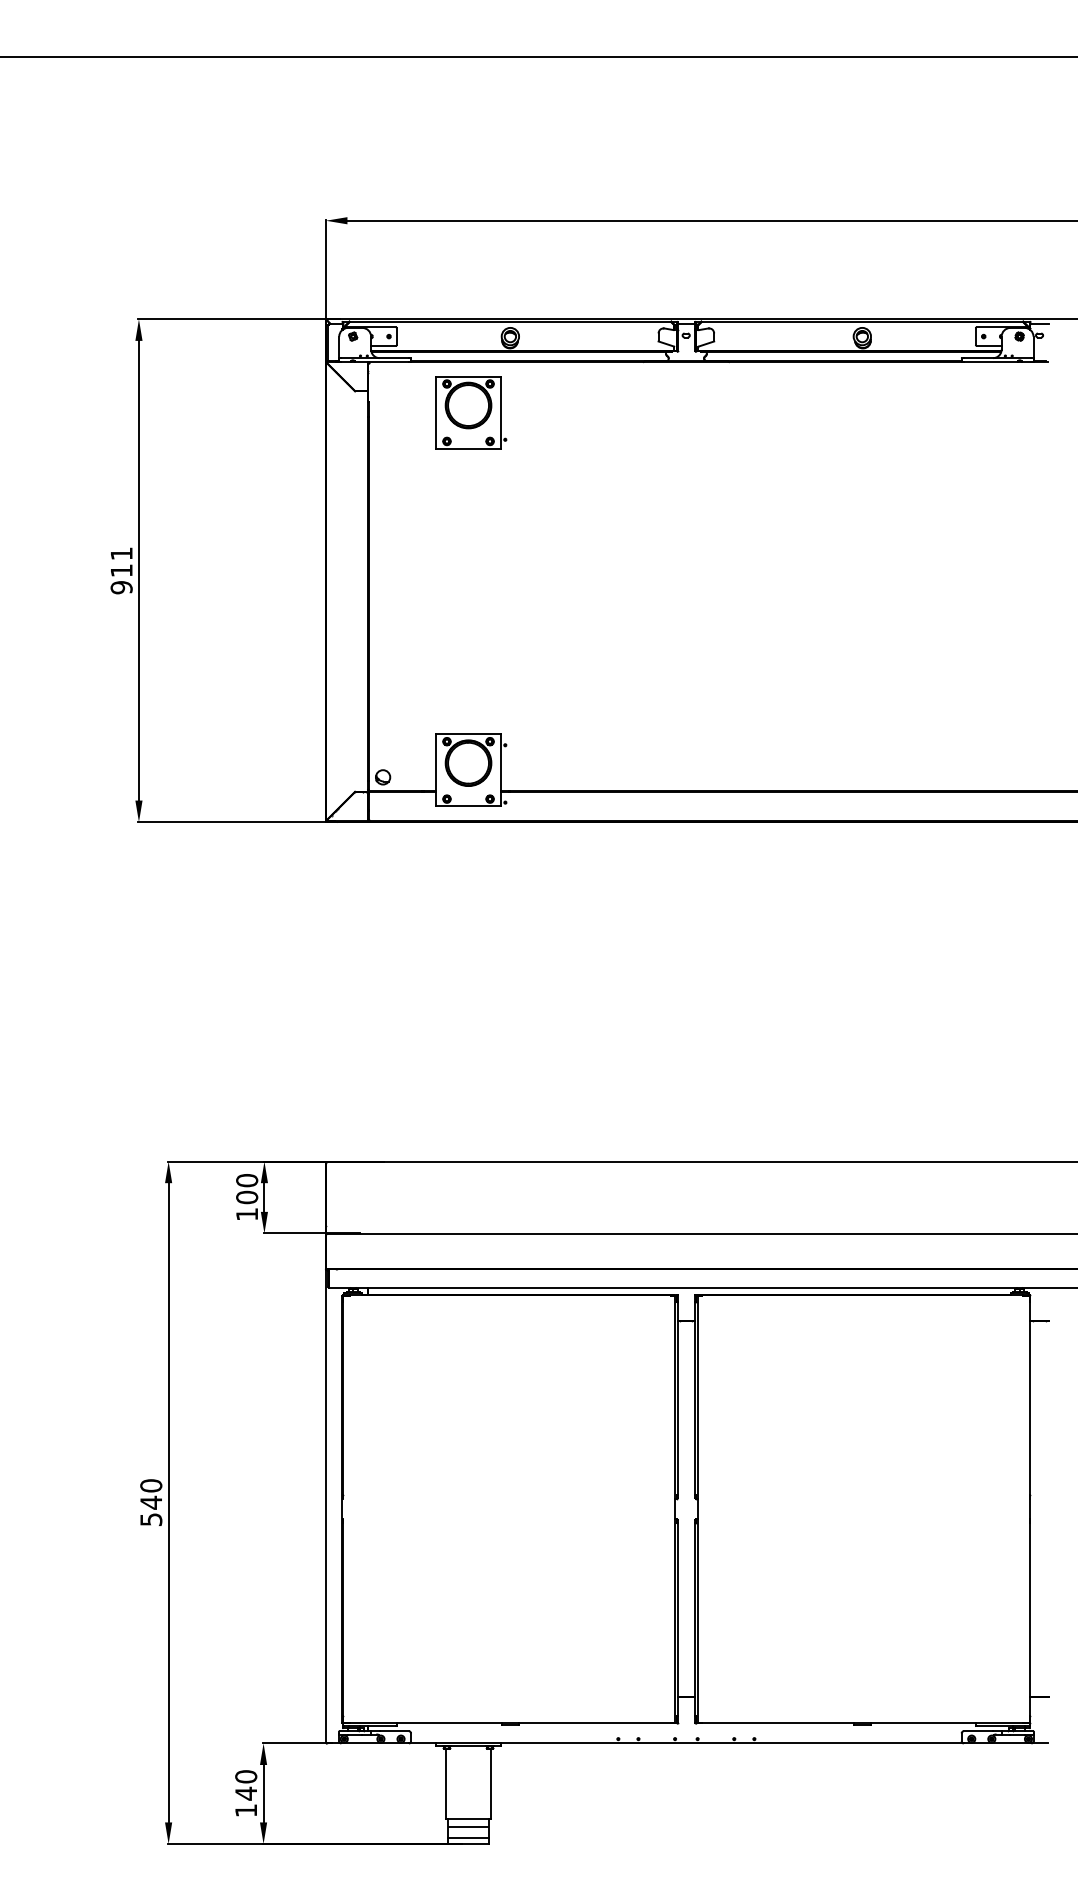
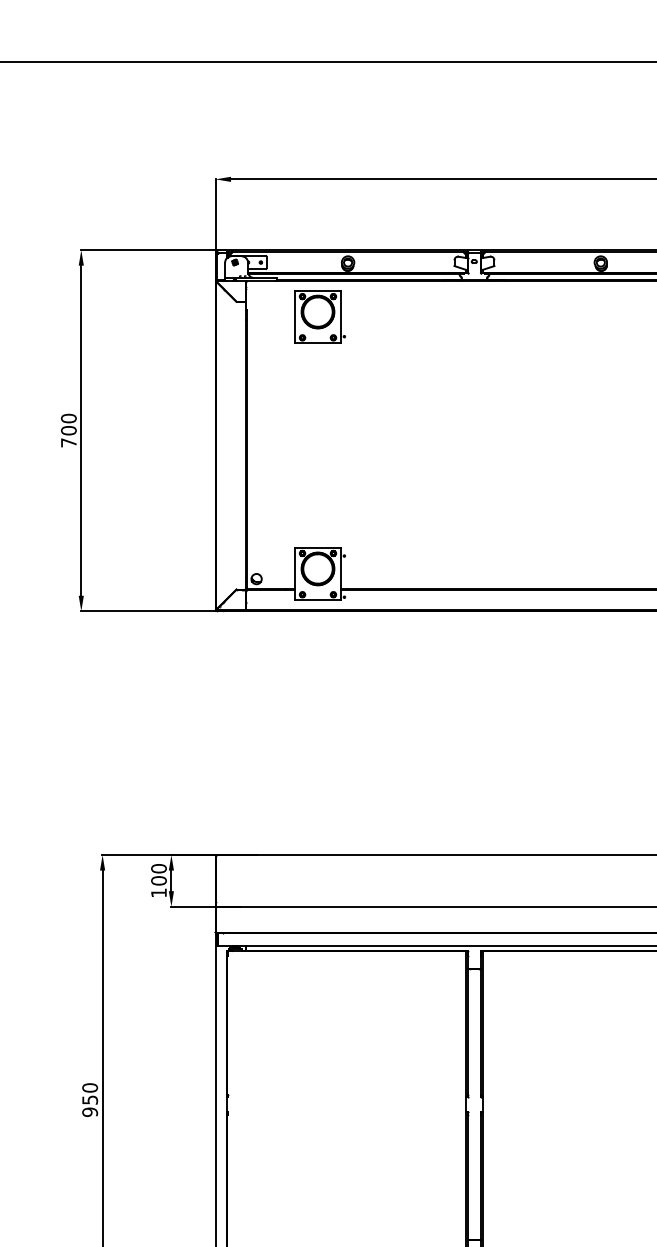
text: (121, 570) -> (68, 430), 911 -> 700
text: (151, 1510) -> (90, 1105), 540 -> 950

